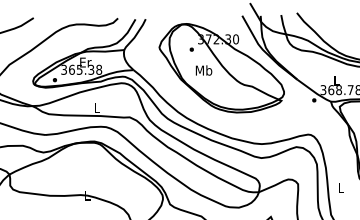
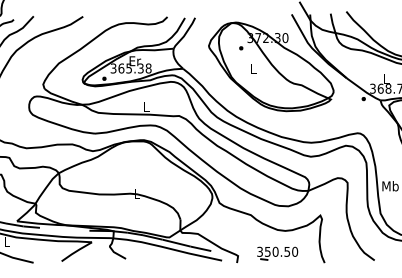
text: (204, 70) -> (253, 69), Mb -> L
text: (341, 187) -> (390, 186), L -> Mb

